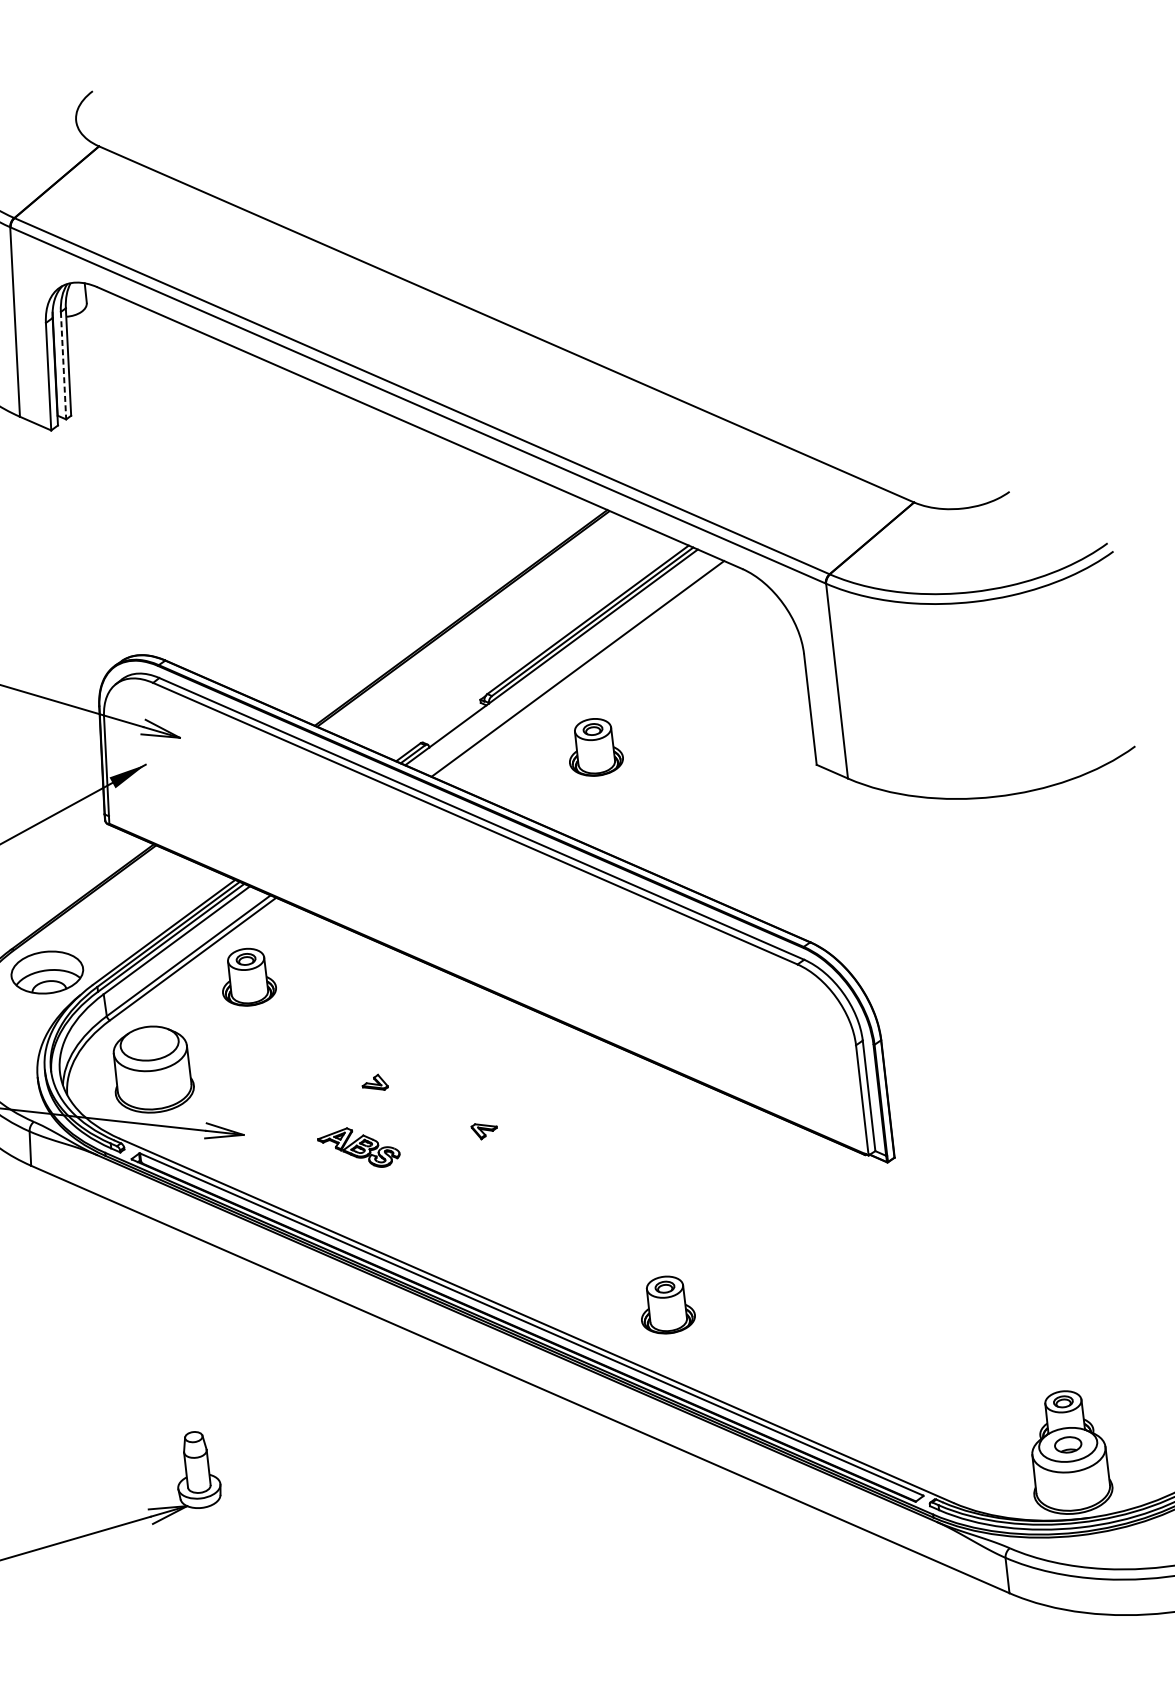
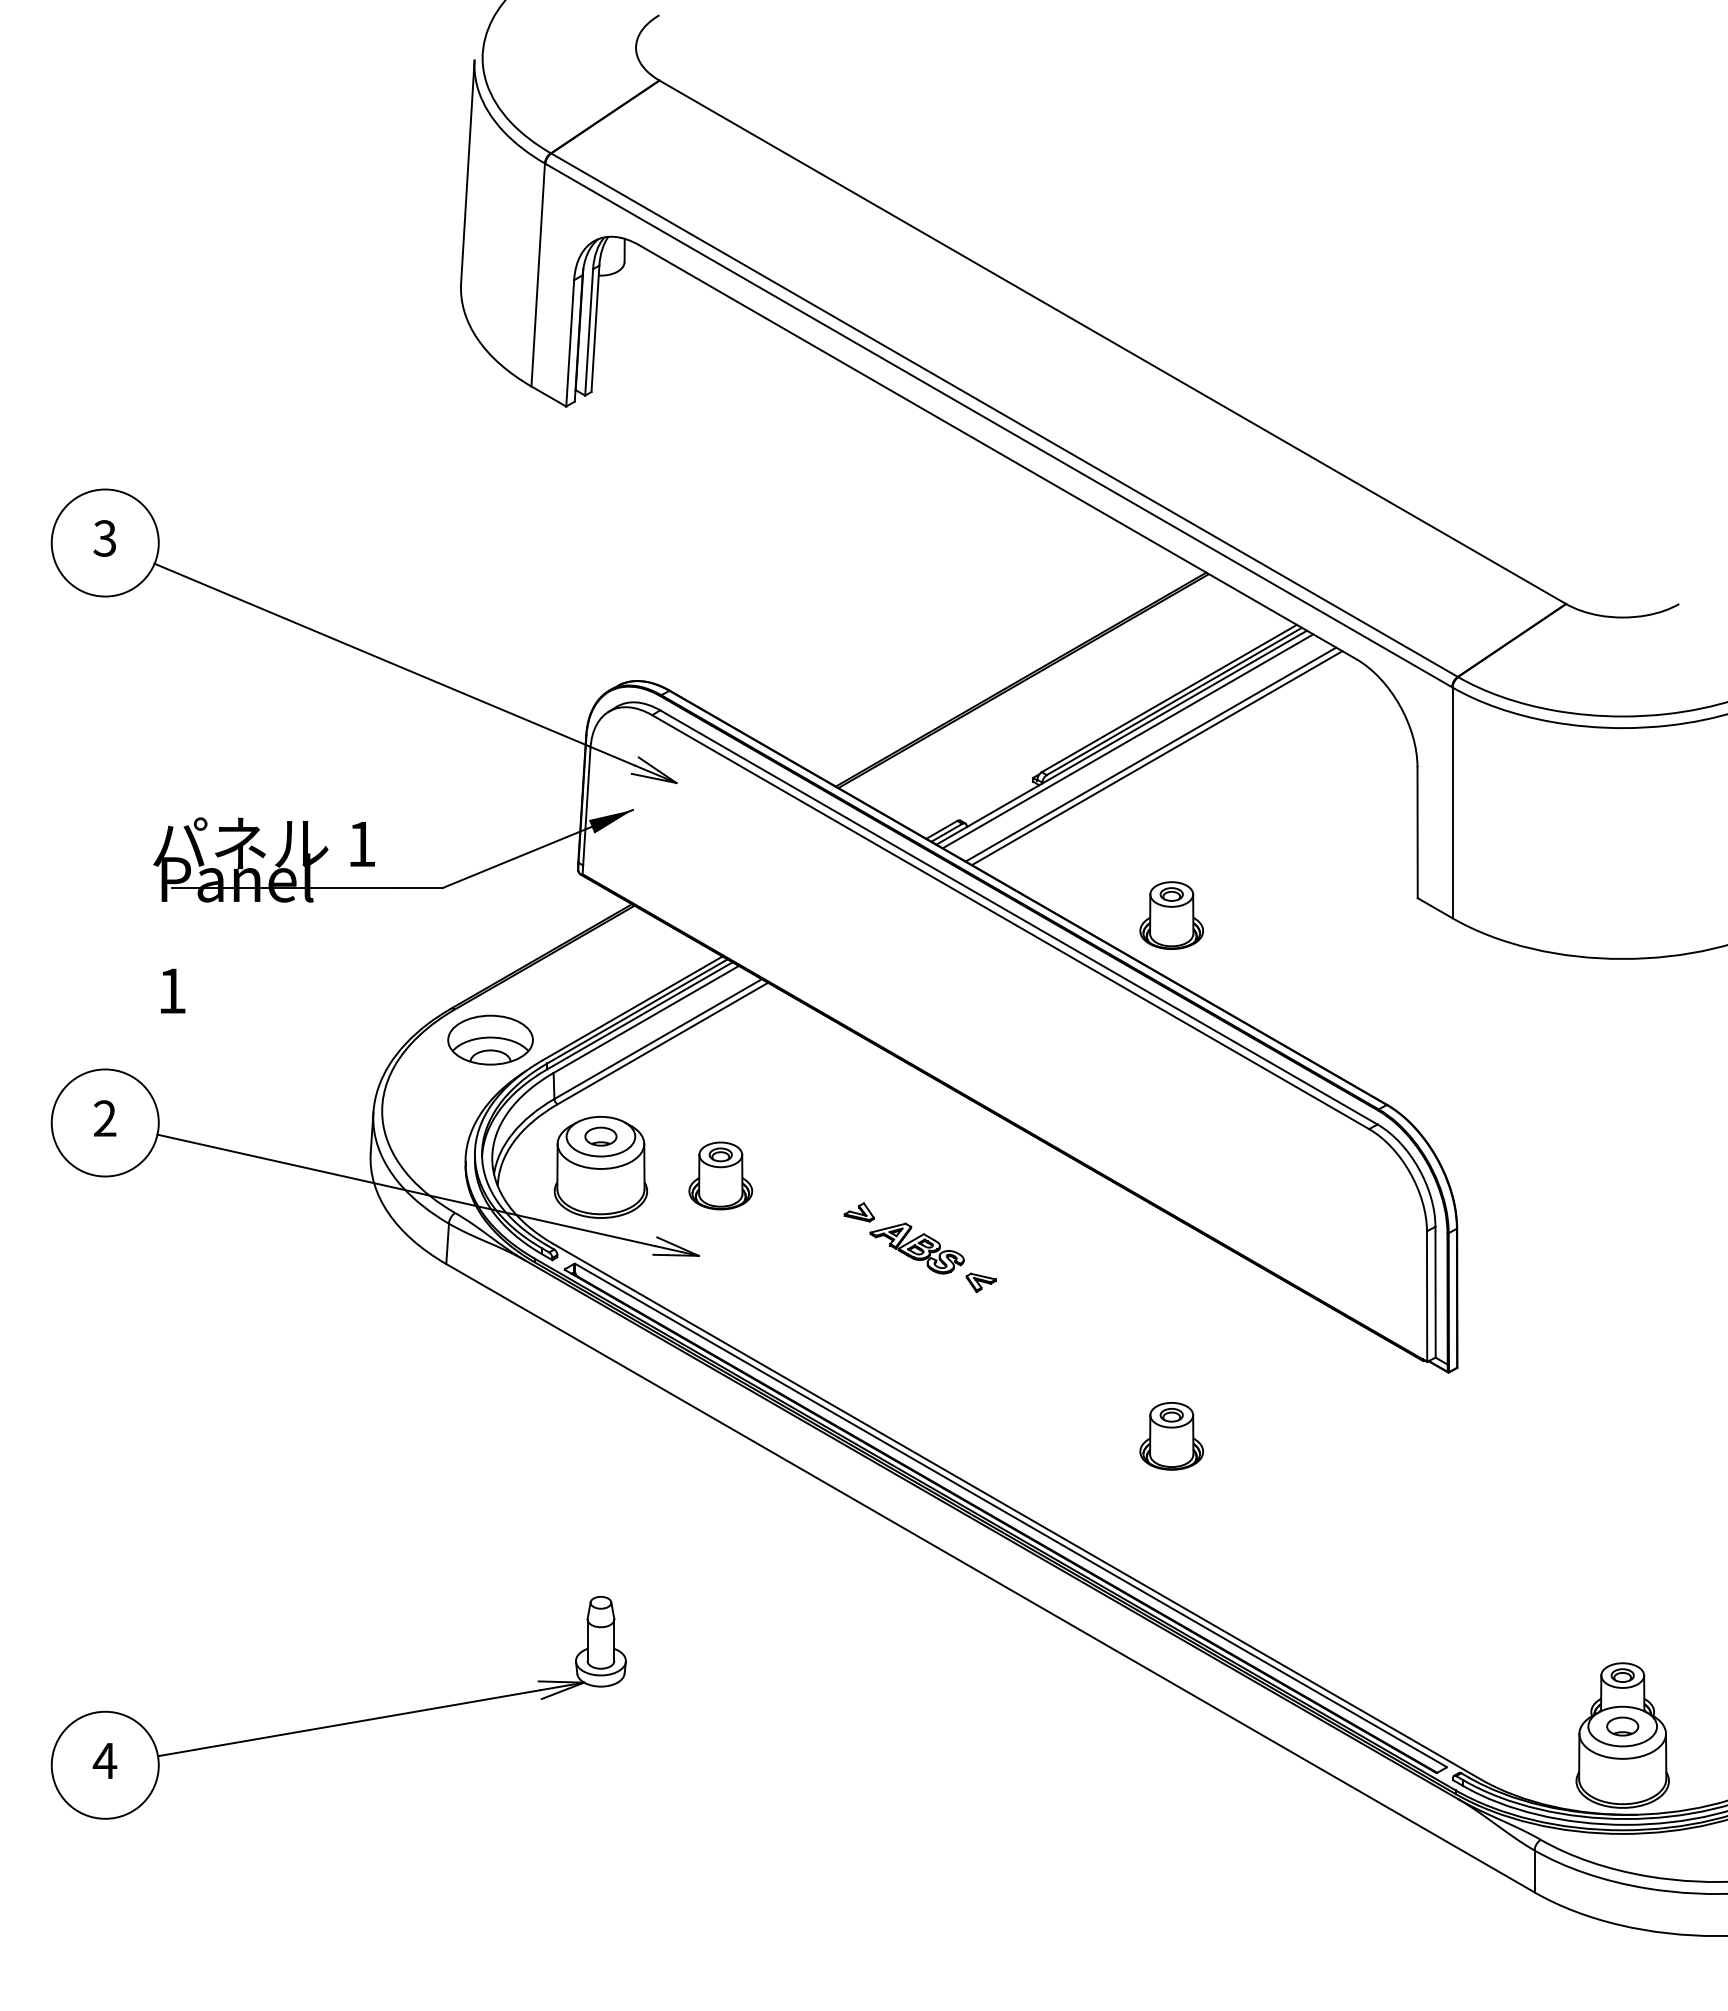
line: (63, 365) -> (589, 332), dashed -> solid
line: (556, 660) -> (1127, 741), added
line: (582, 671) -> (1156, 758), added
part: (594, 747) -> (1171, 915), moved
part: (247, 976) -> (720, 1175), moved
part: (149, 1043) -> (600, 1136), added
part: (358, 1148) -> (916, 1248), moved
part: (666, 1305) -> (1171, 1436), moved

